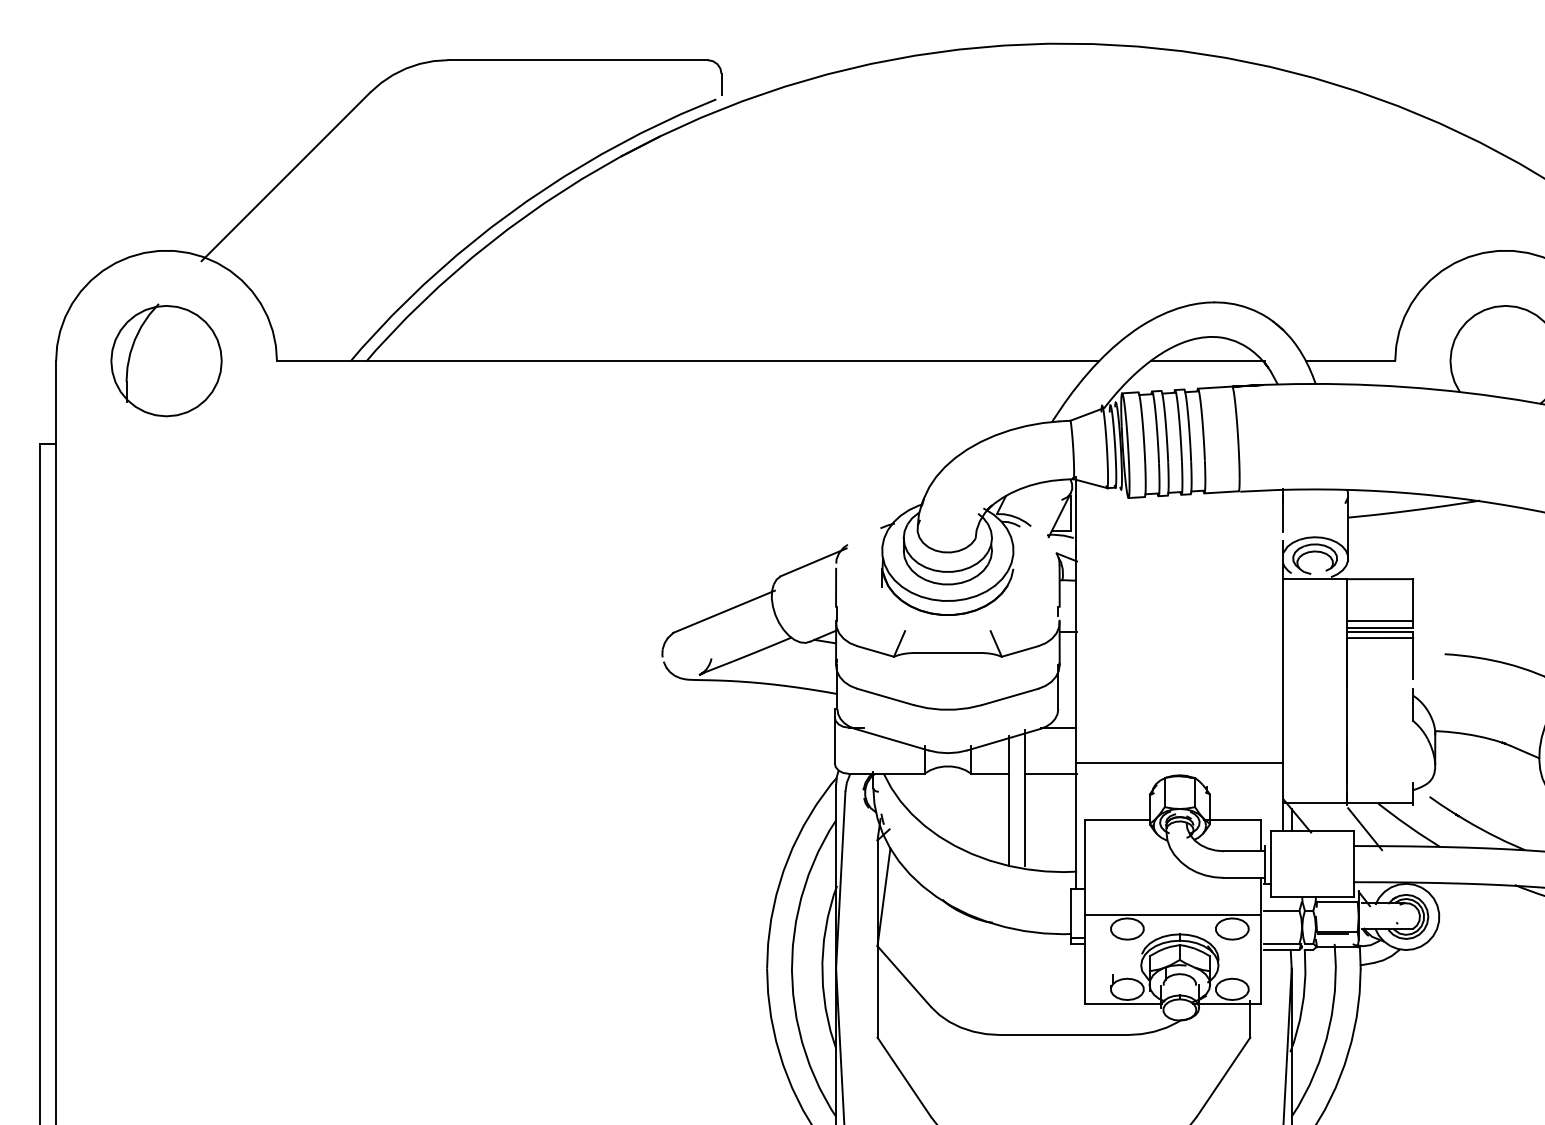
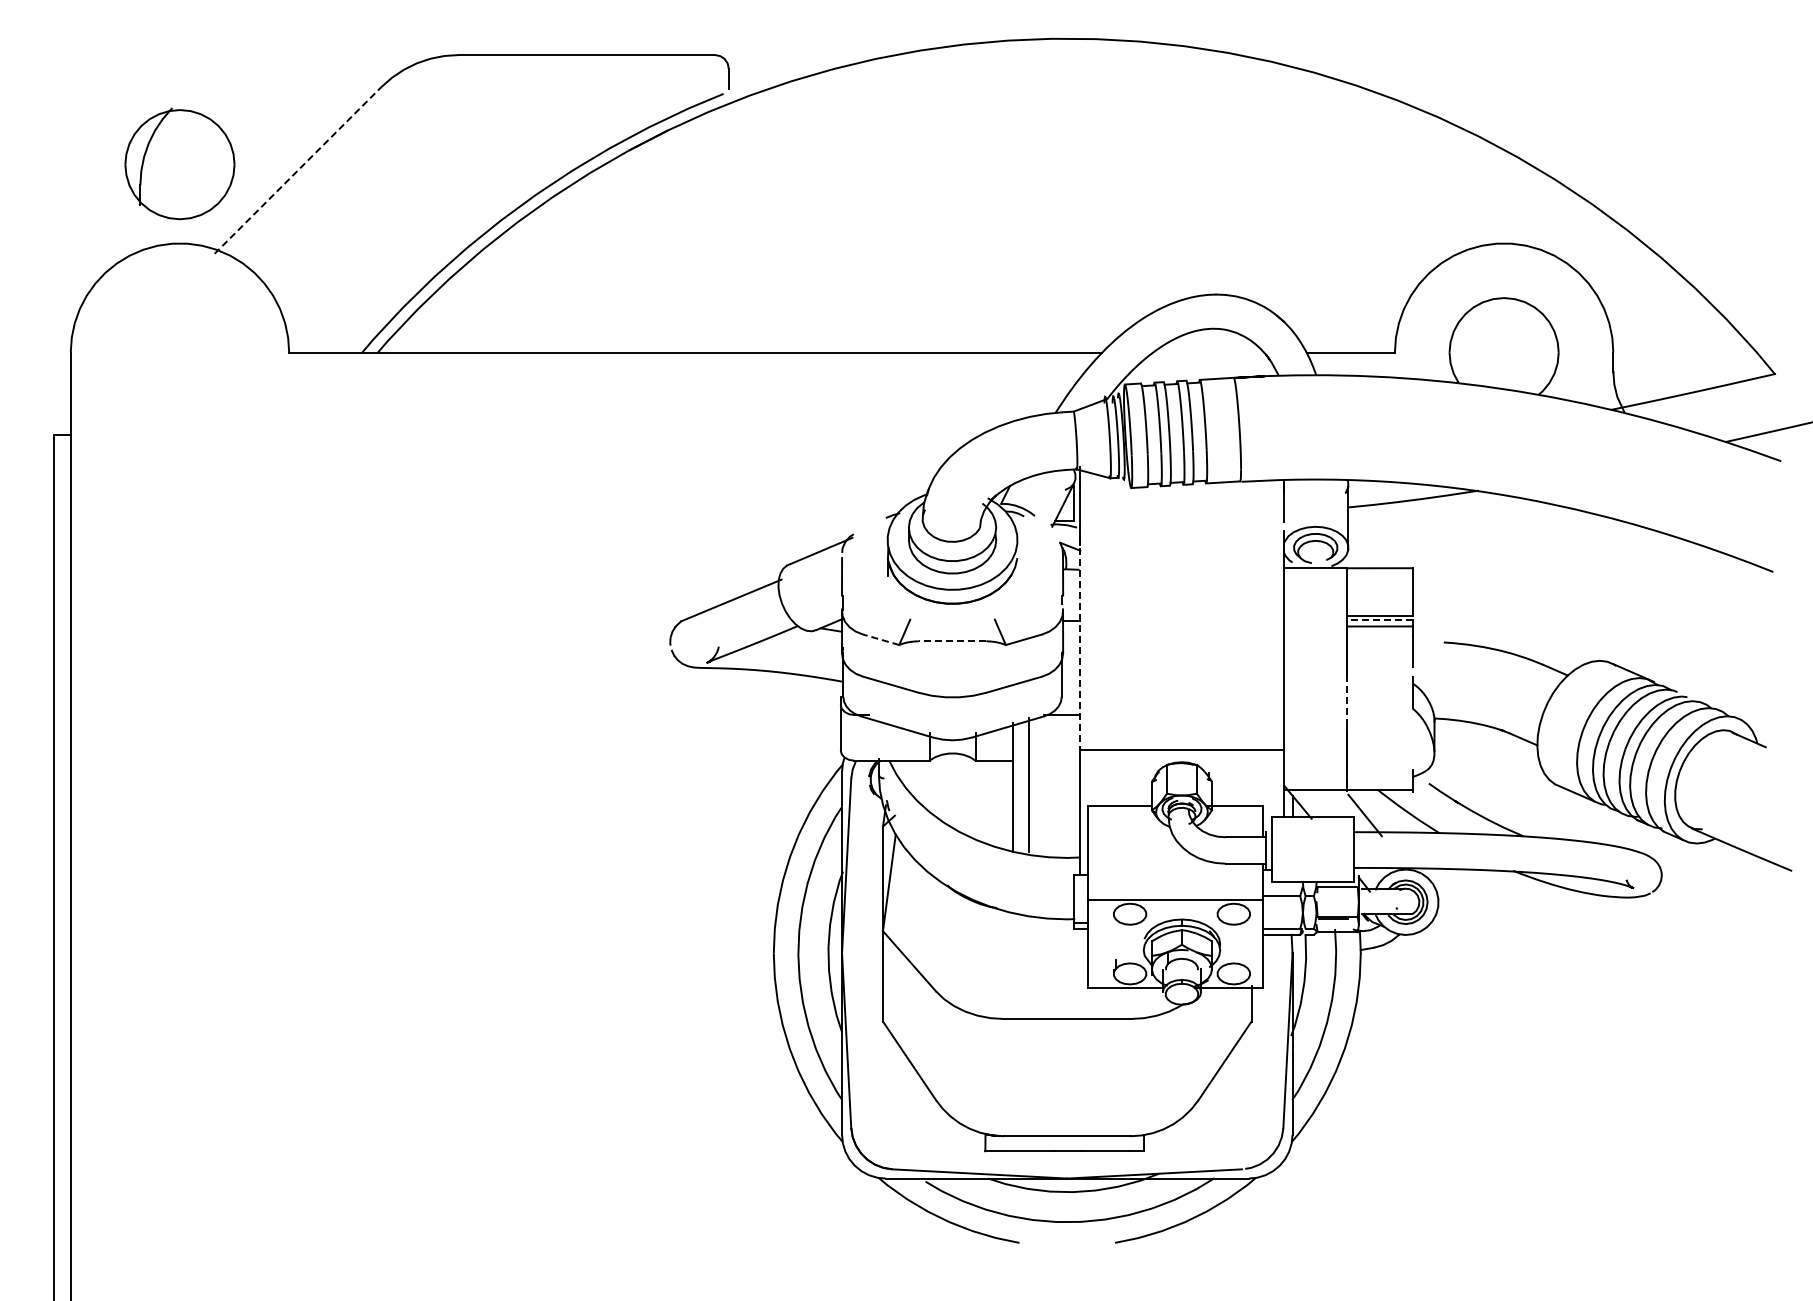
line: (286, 176) -> (298, 170), solid -> dashed
part: (166, 359) -> (179, 163), moved
line: (1207, 360) -> (1209, 352), removed
line: (1379, 621) -> (1379, 610), removed
line: (1379, 631) -> (1379, 620), solid -> dashed
line: (876, 651) -> (881, 639), solid -> dashed
line: (947, 653) -> (952, 641), solid -> dashed
line: (1076, 656) -> (1079, 644), solid -> dashed
line: (1347, 713) -> (1347, 701), solid -> dashed
line: (1050, 773) -> (1054, 760), removed

